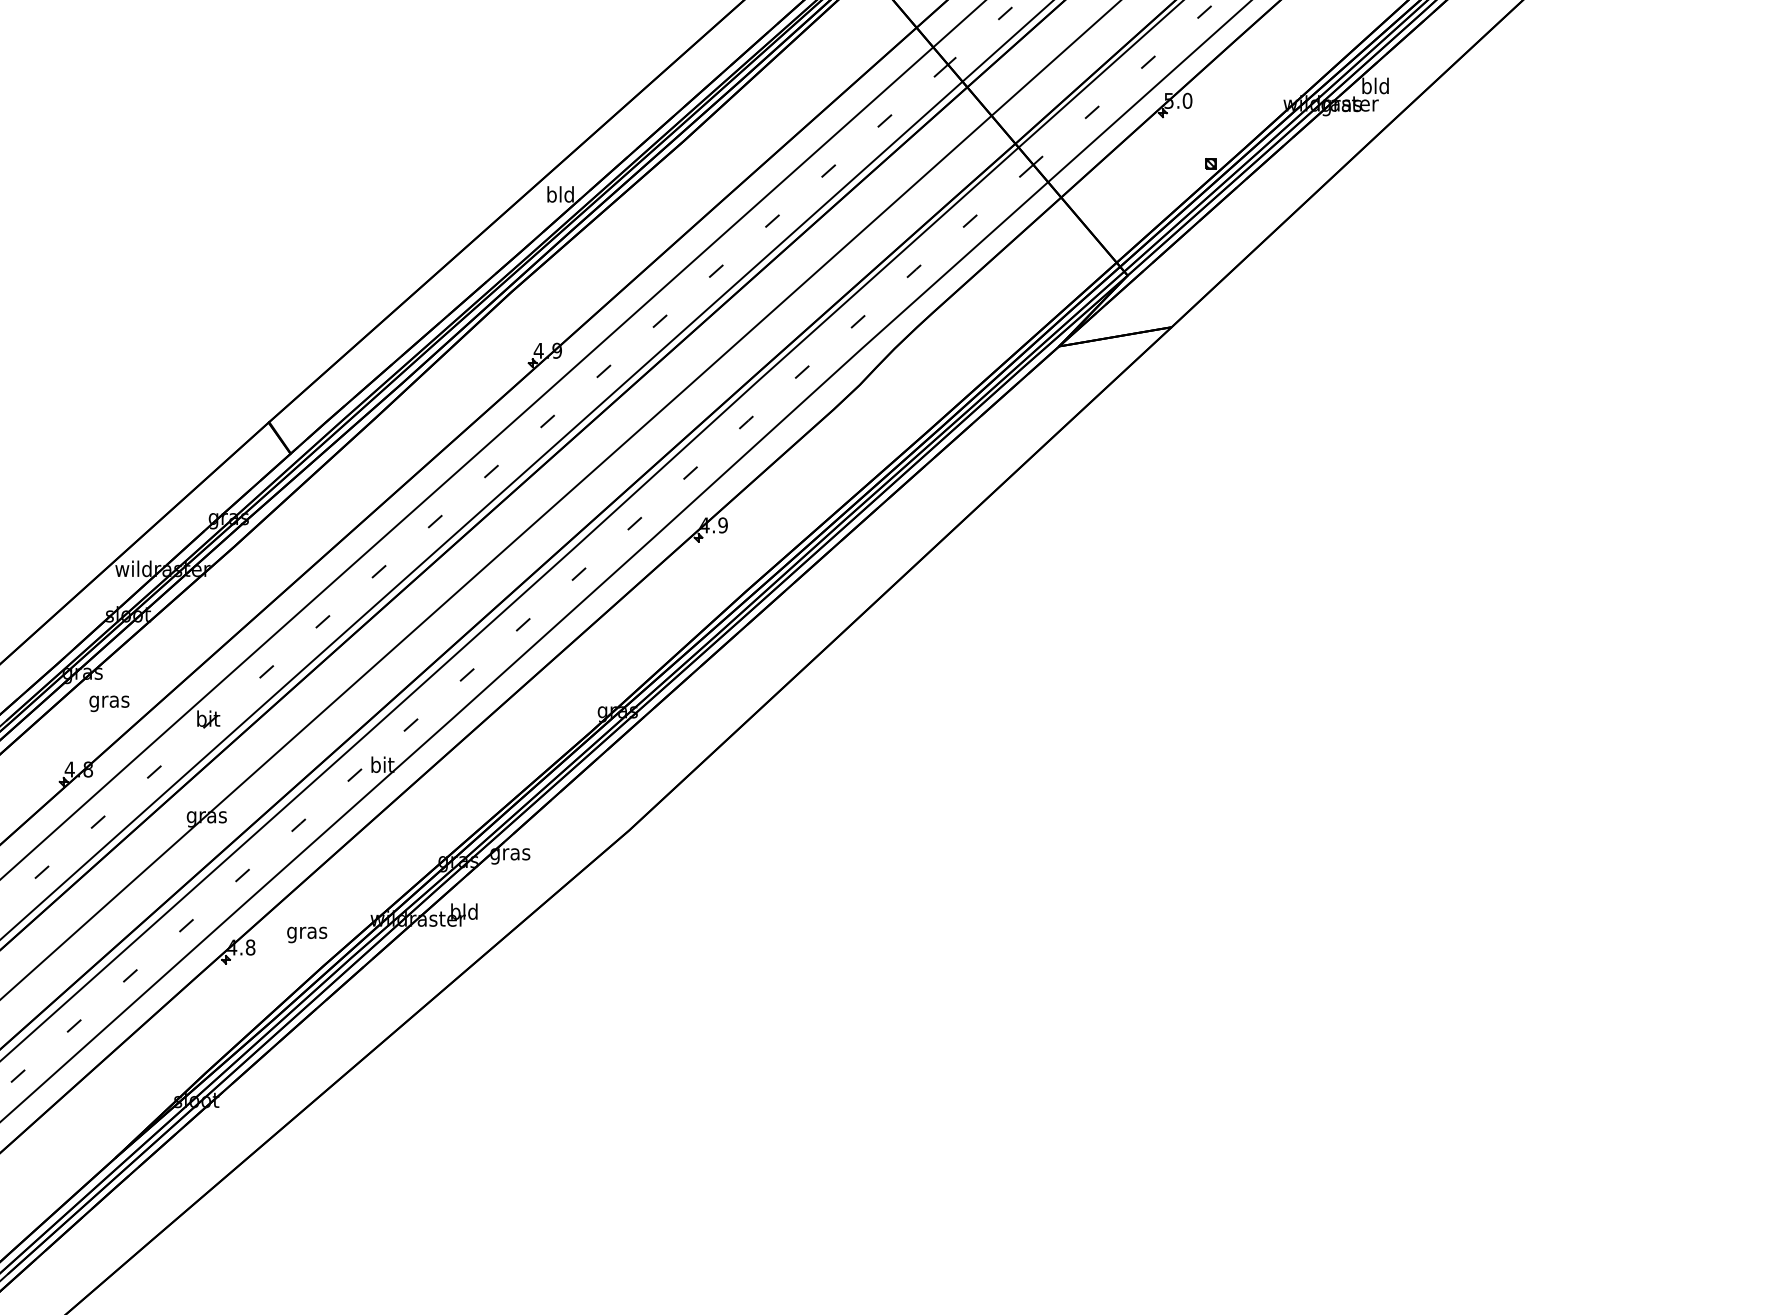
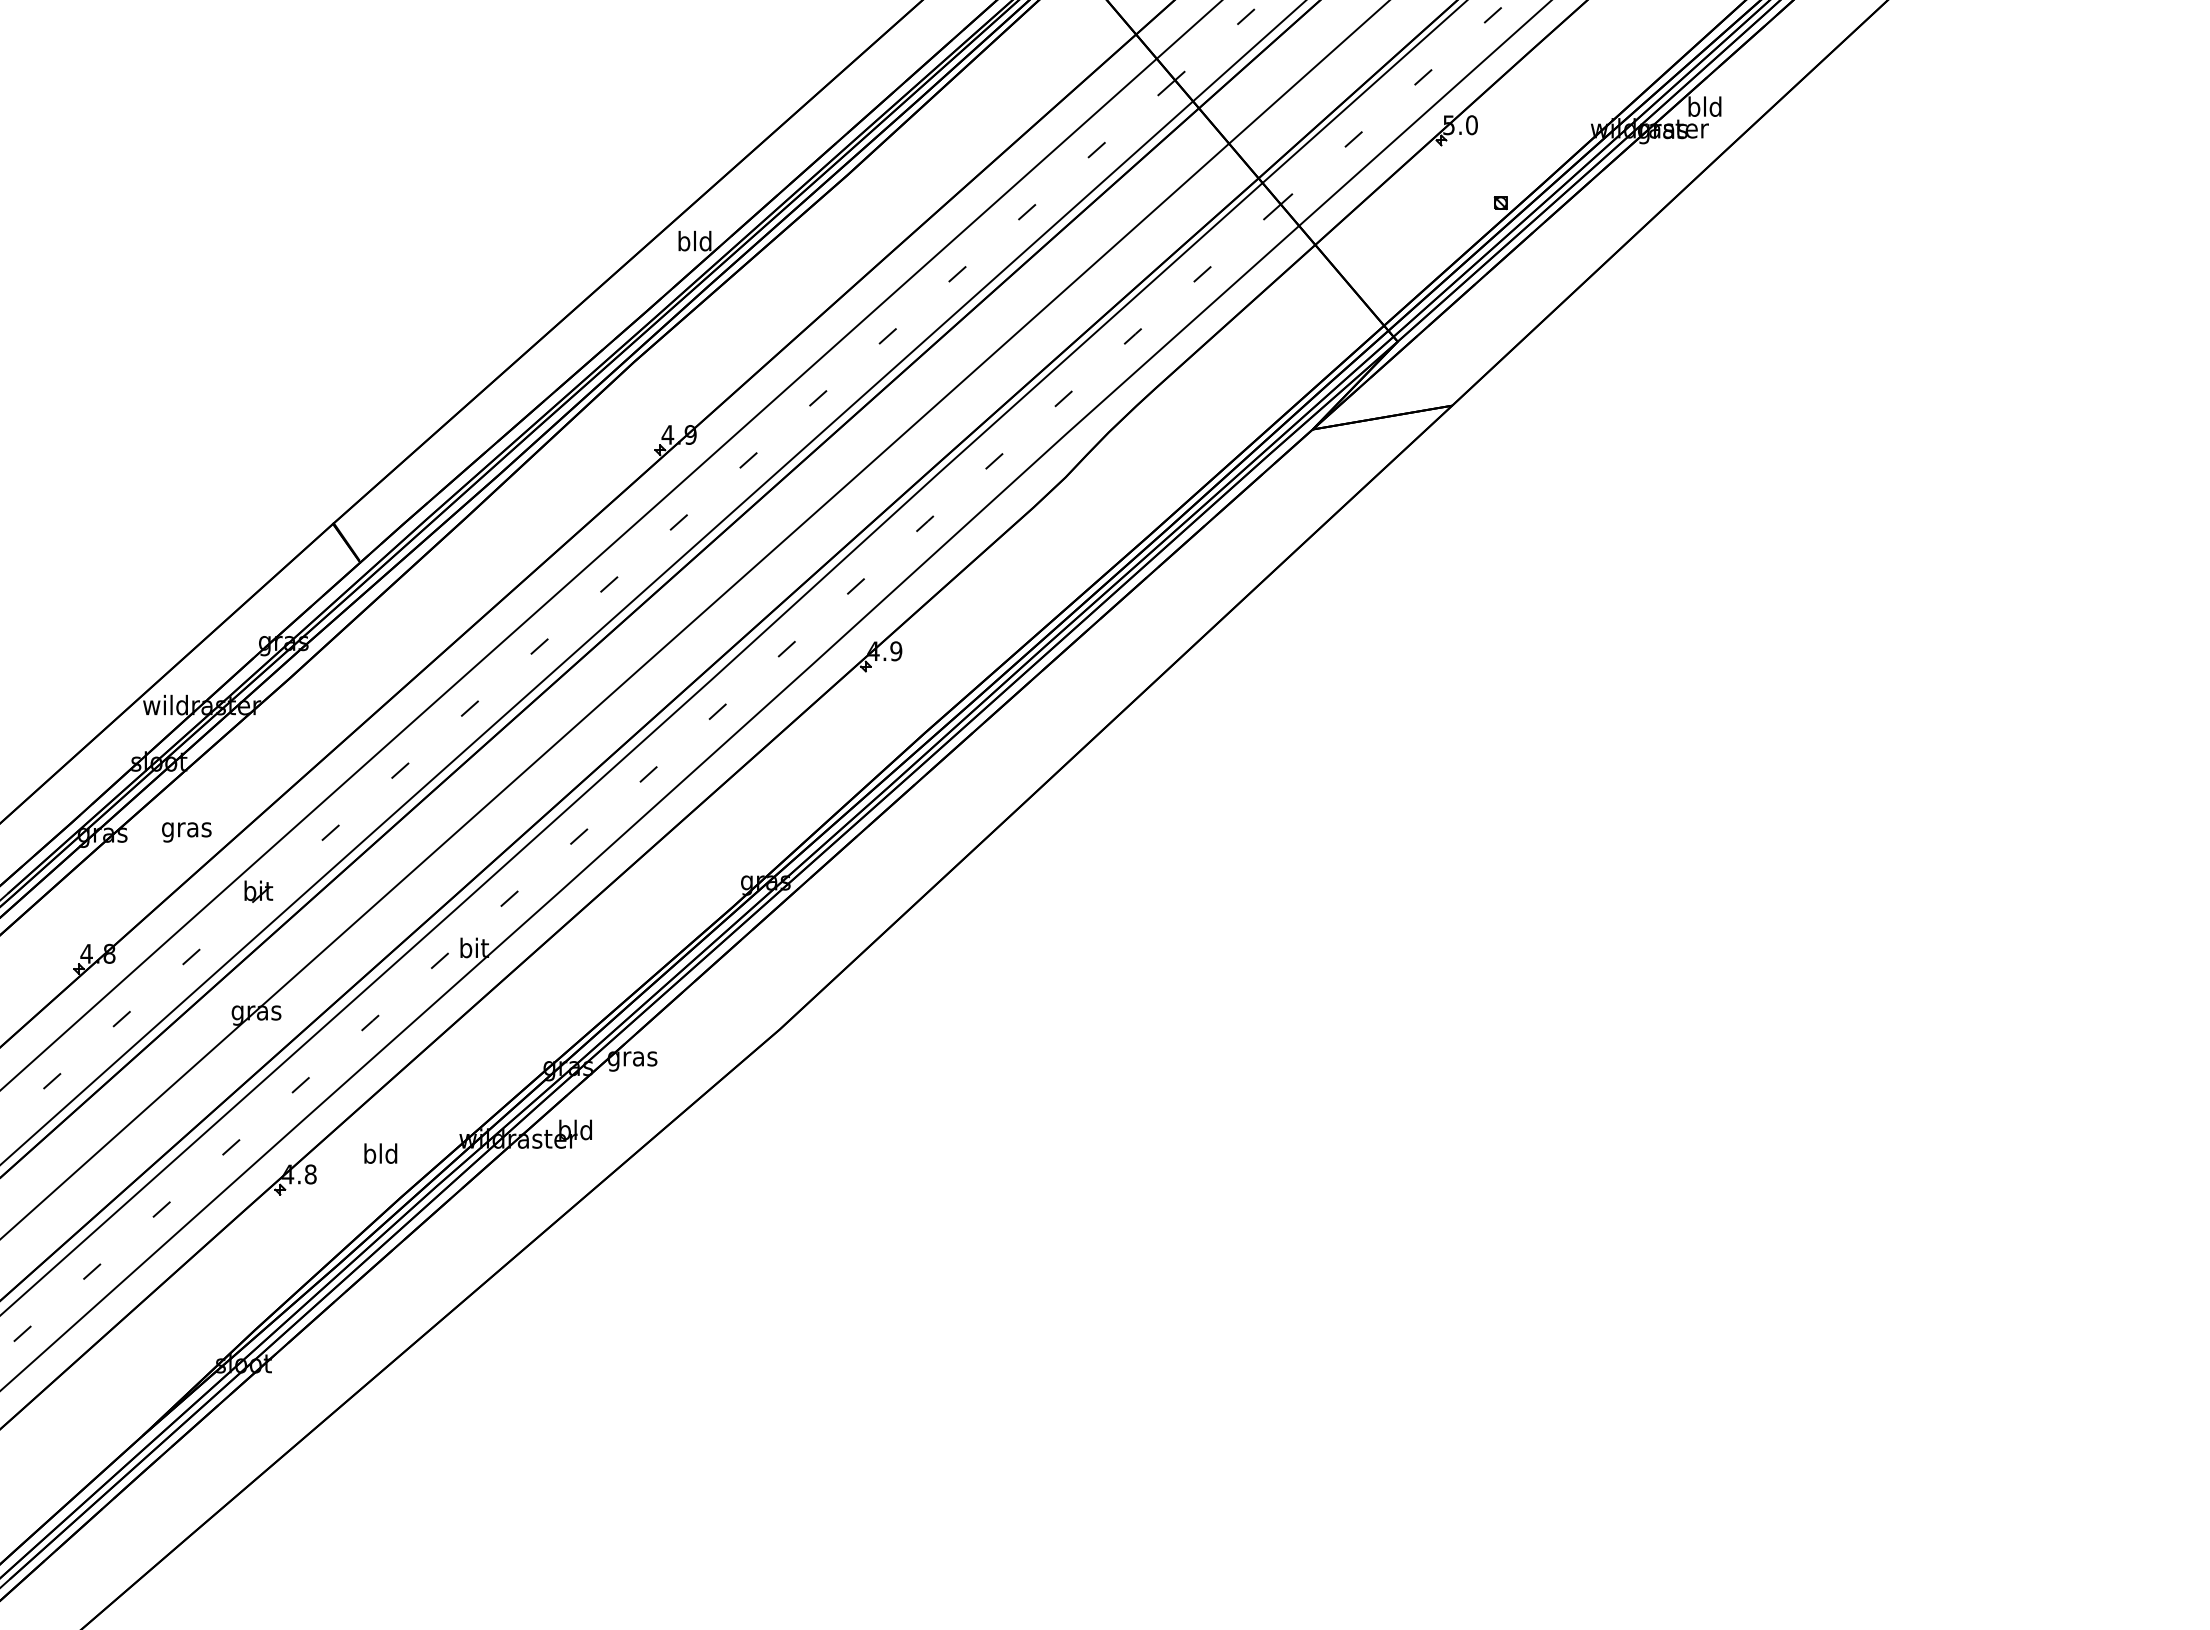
text: (109, 703) -> (186, 832), moved
text: (306, 933) -> (380, 1156), gras -> bld

